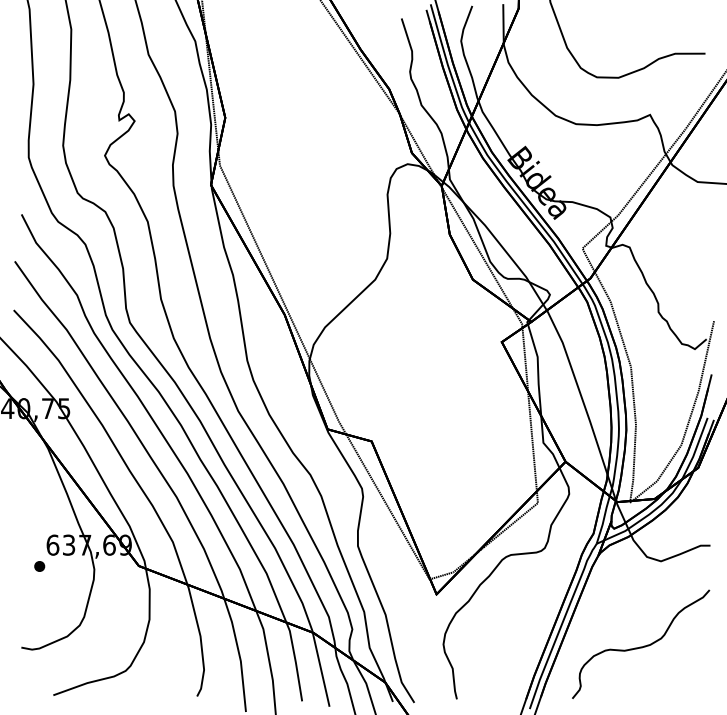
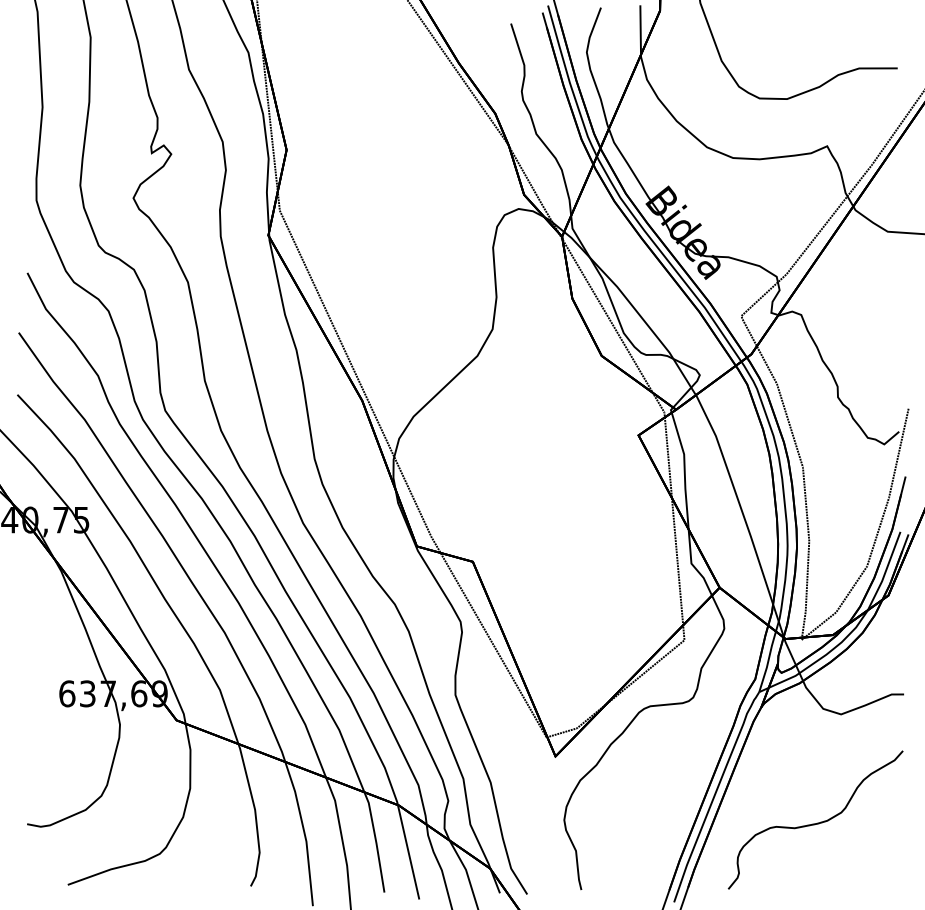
part: (39, 566) -> (50, 720), removed

